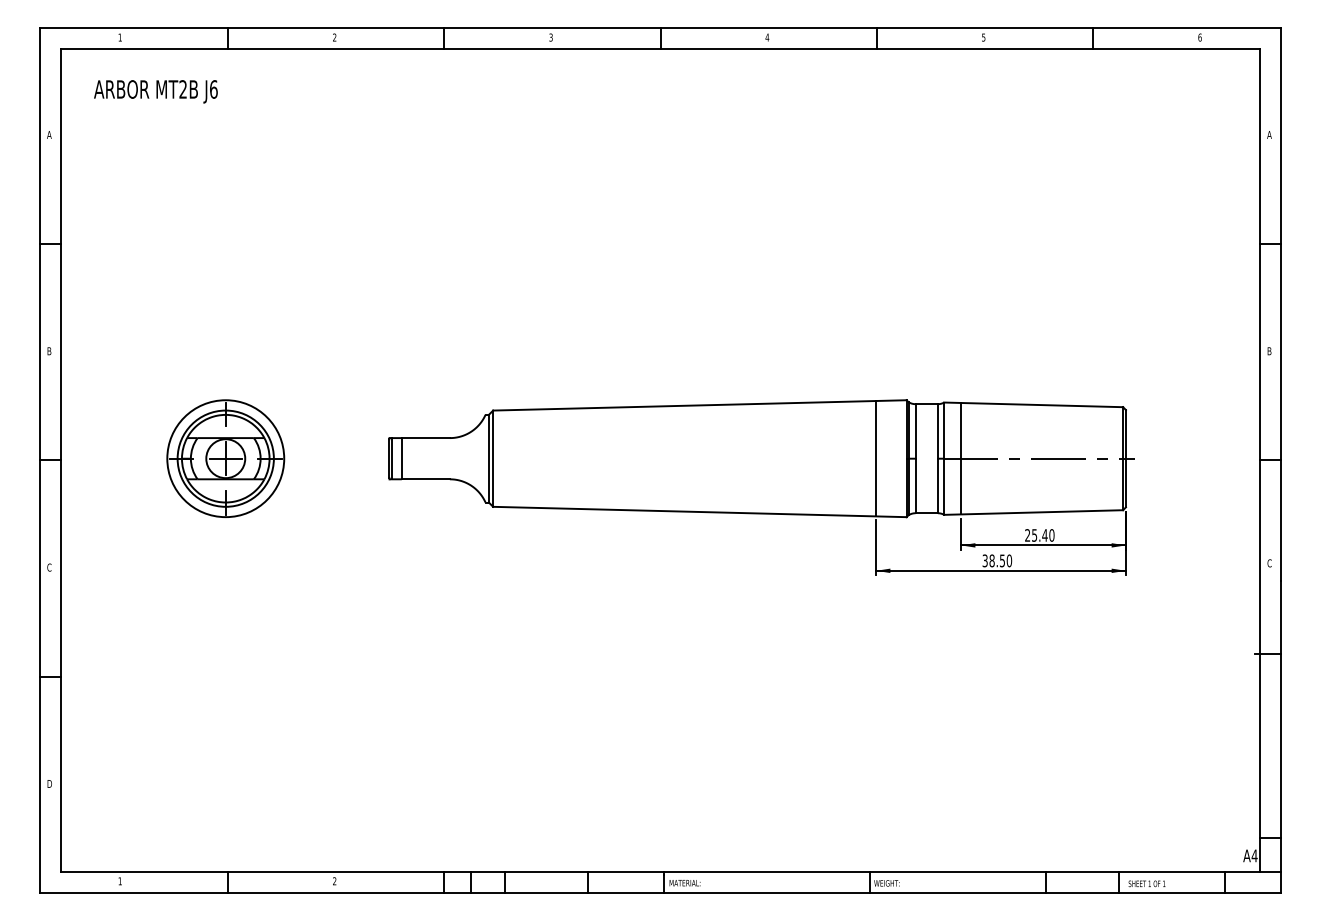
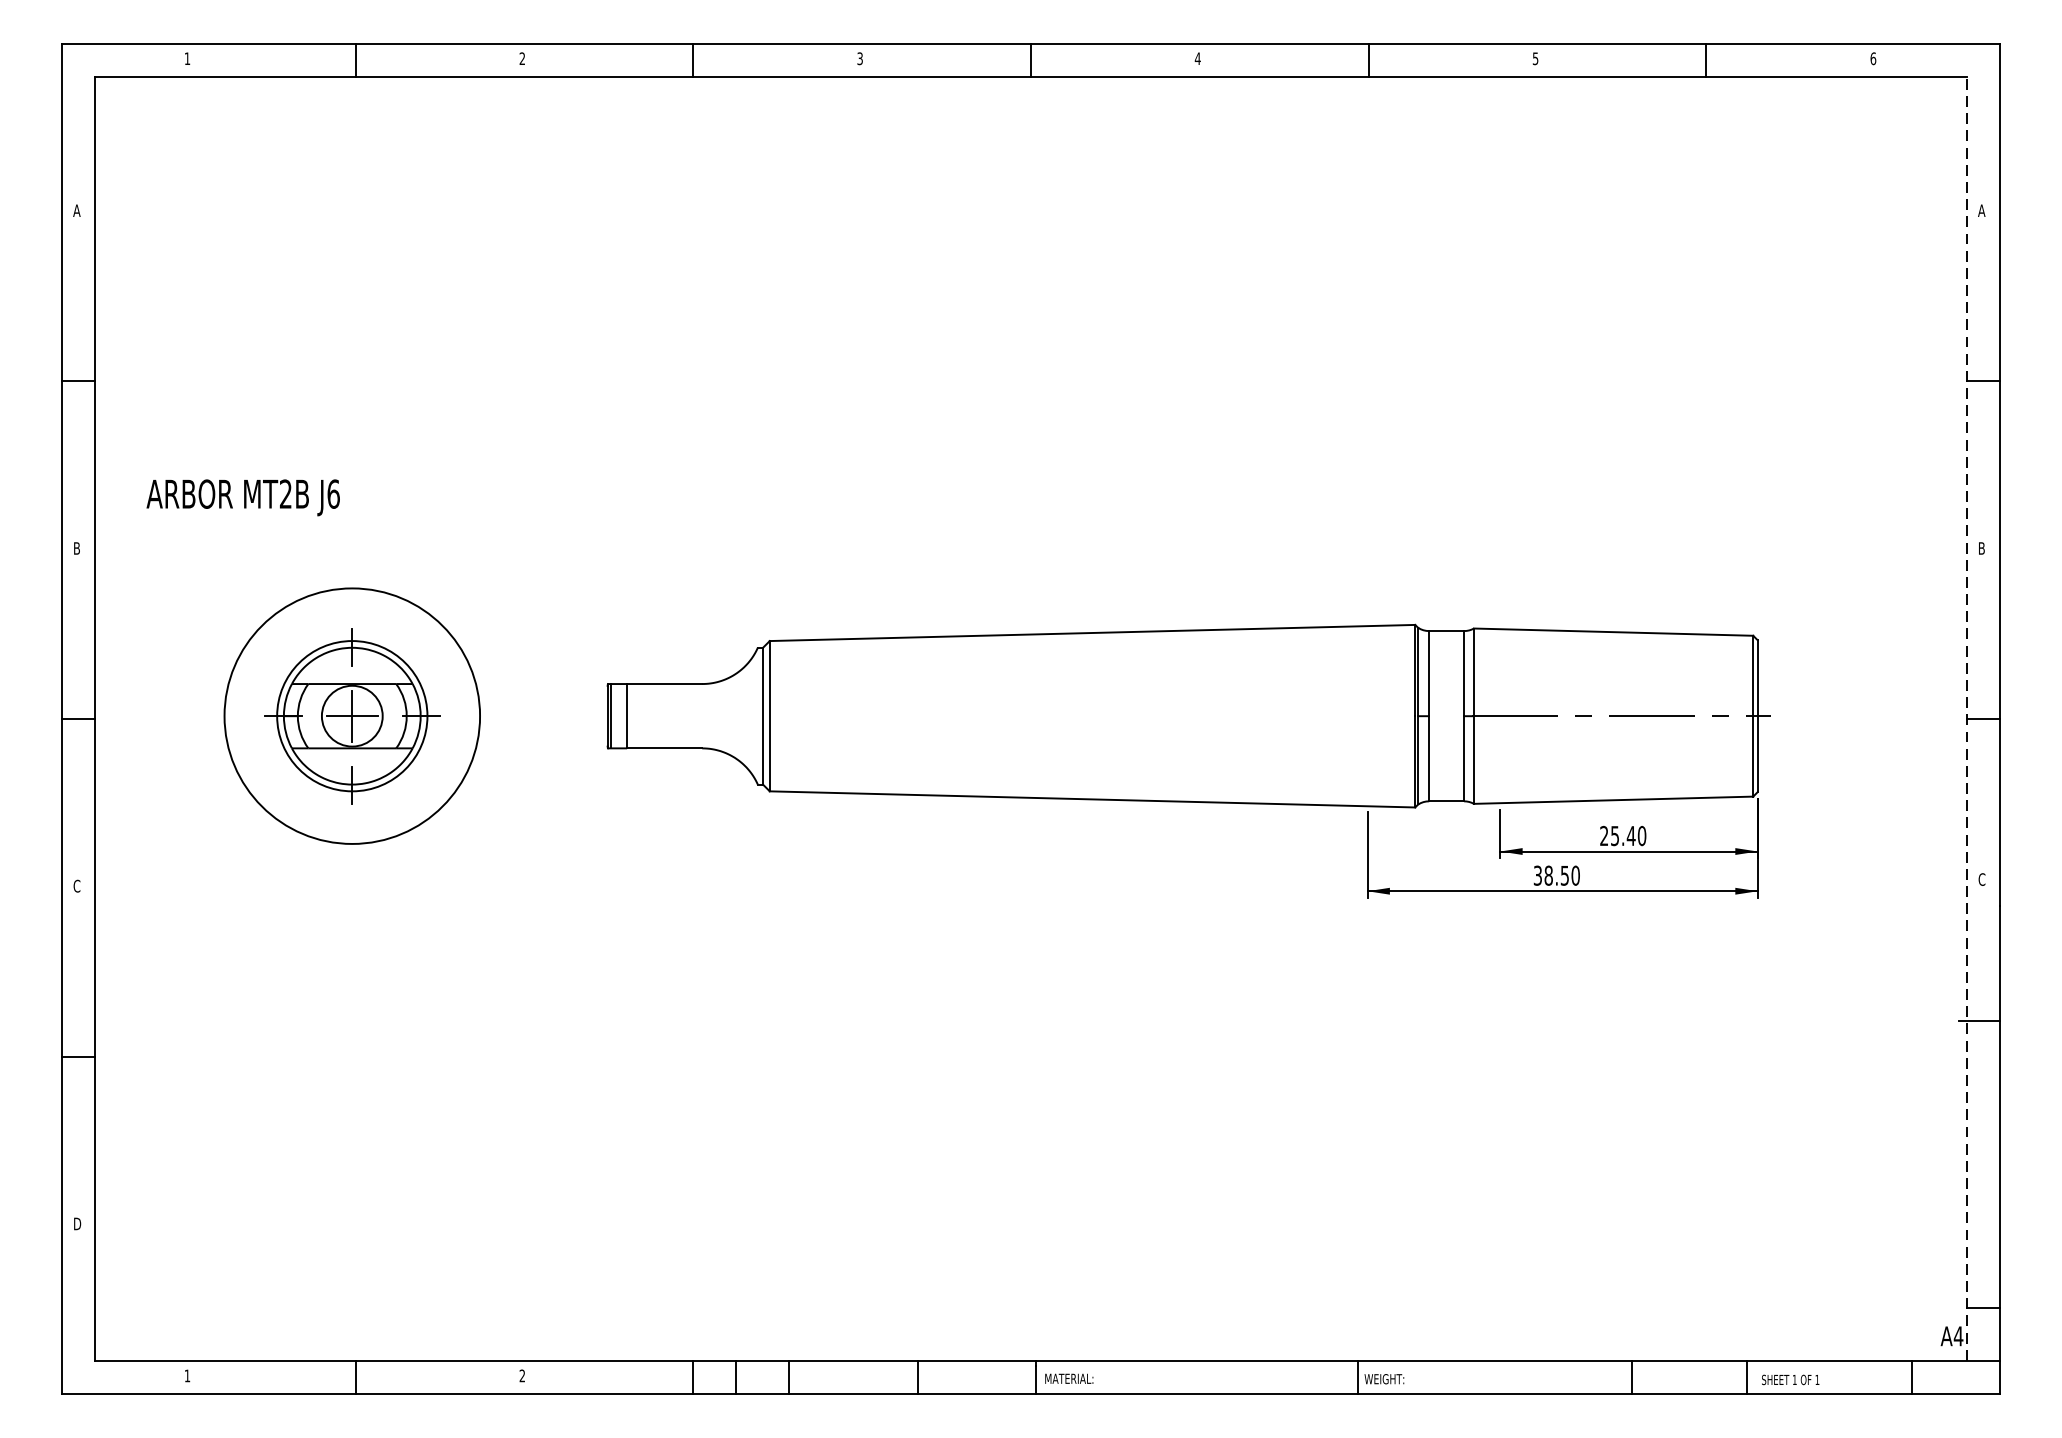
text: (155, 91) -> (242, 497), moved
circle: (225, 458) -> (351, 715), size x1.4
line: (876, 458) -> (1368, 715), removed
line: (961, 458) -> (1500, 715), removed
line: (1259, 460) -> (1966, 719), solid -> dashed

